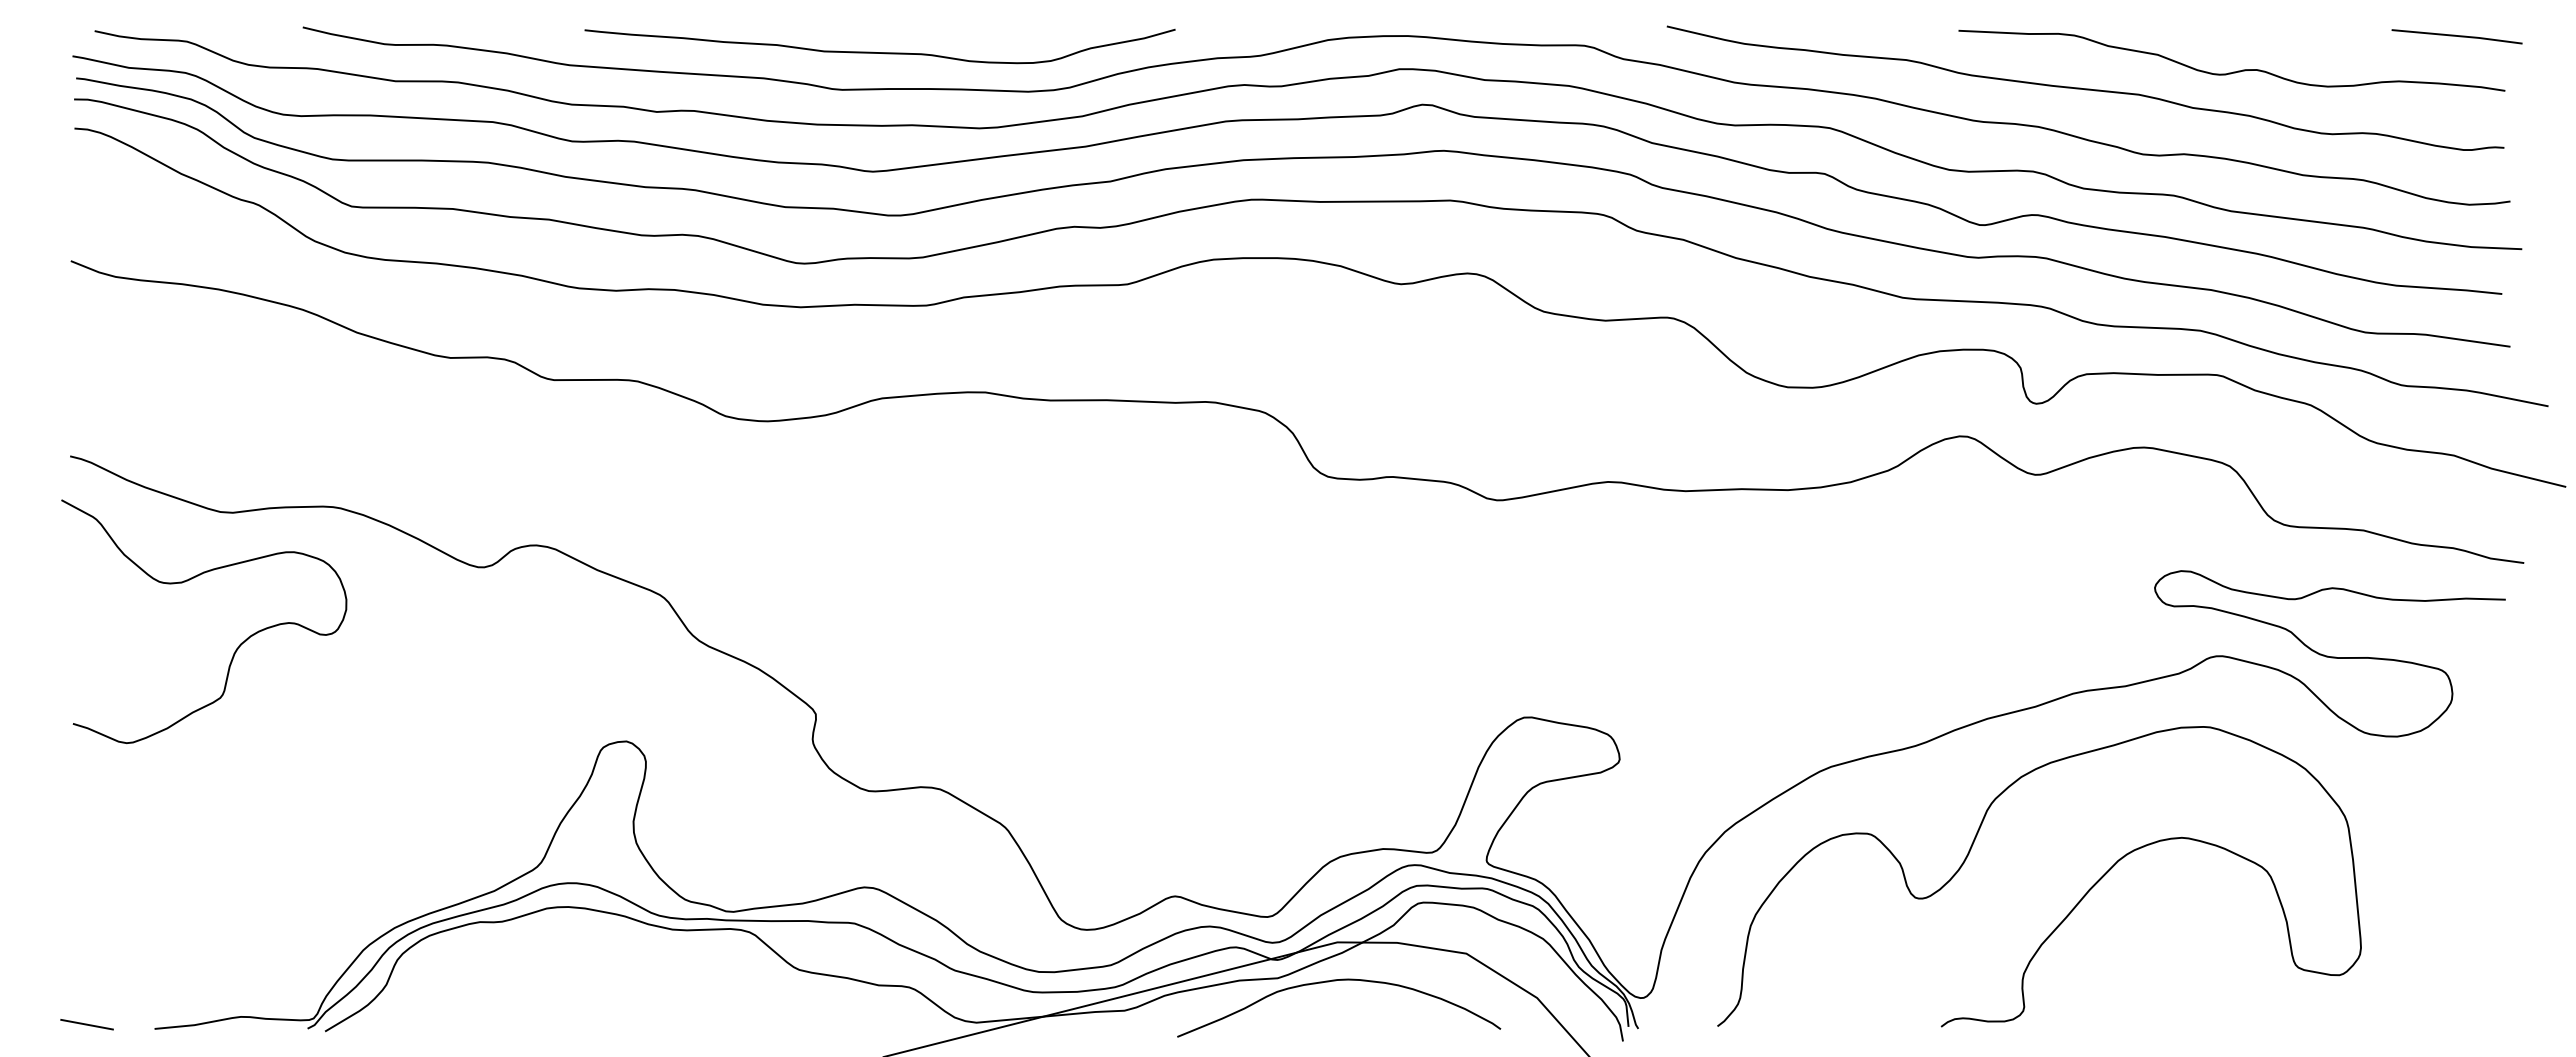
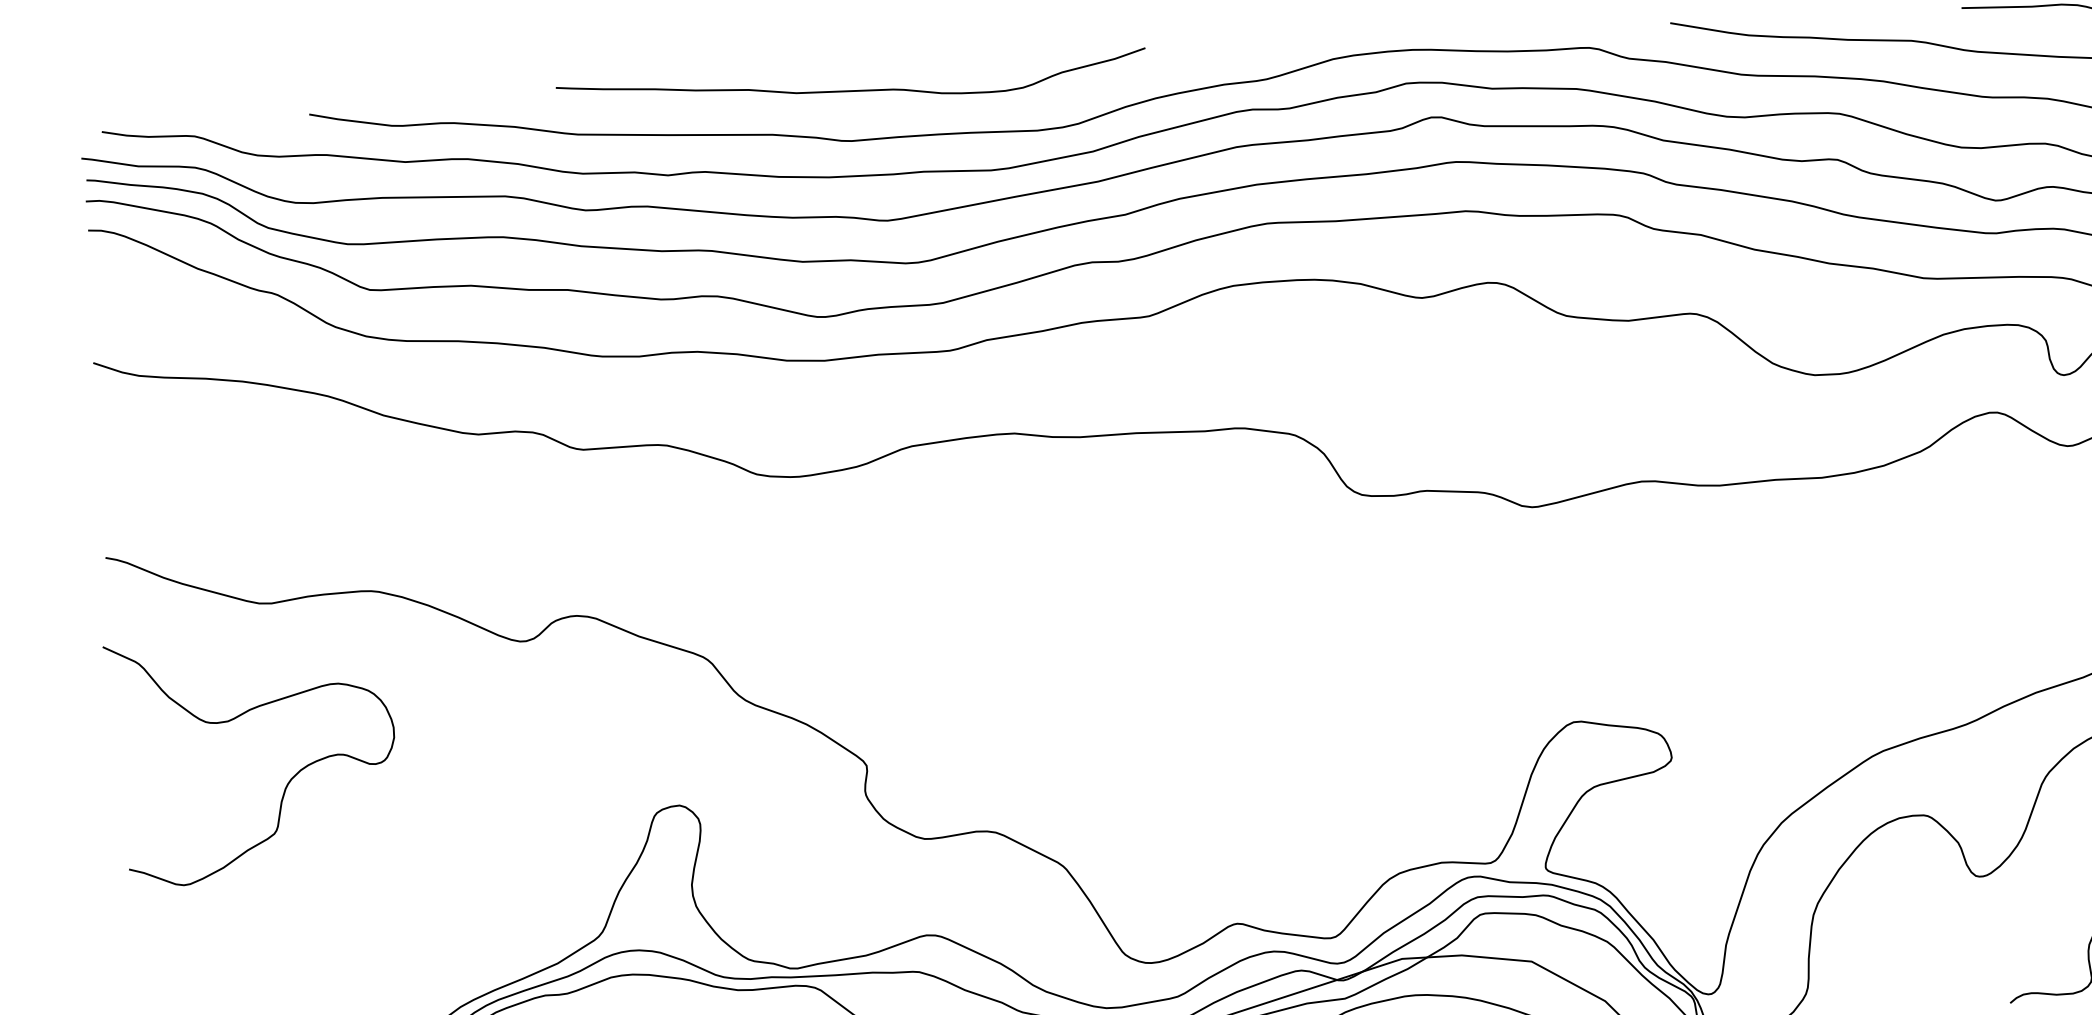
curve: (879, 52) -> (851, 90), moved
curve: (236, 648) -> (287, 783), moved

